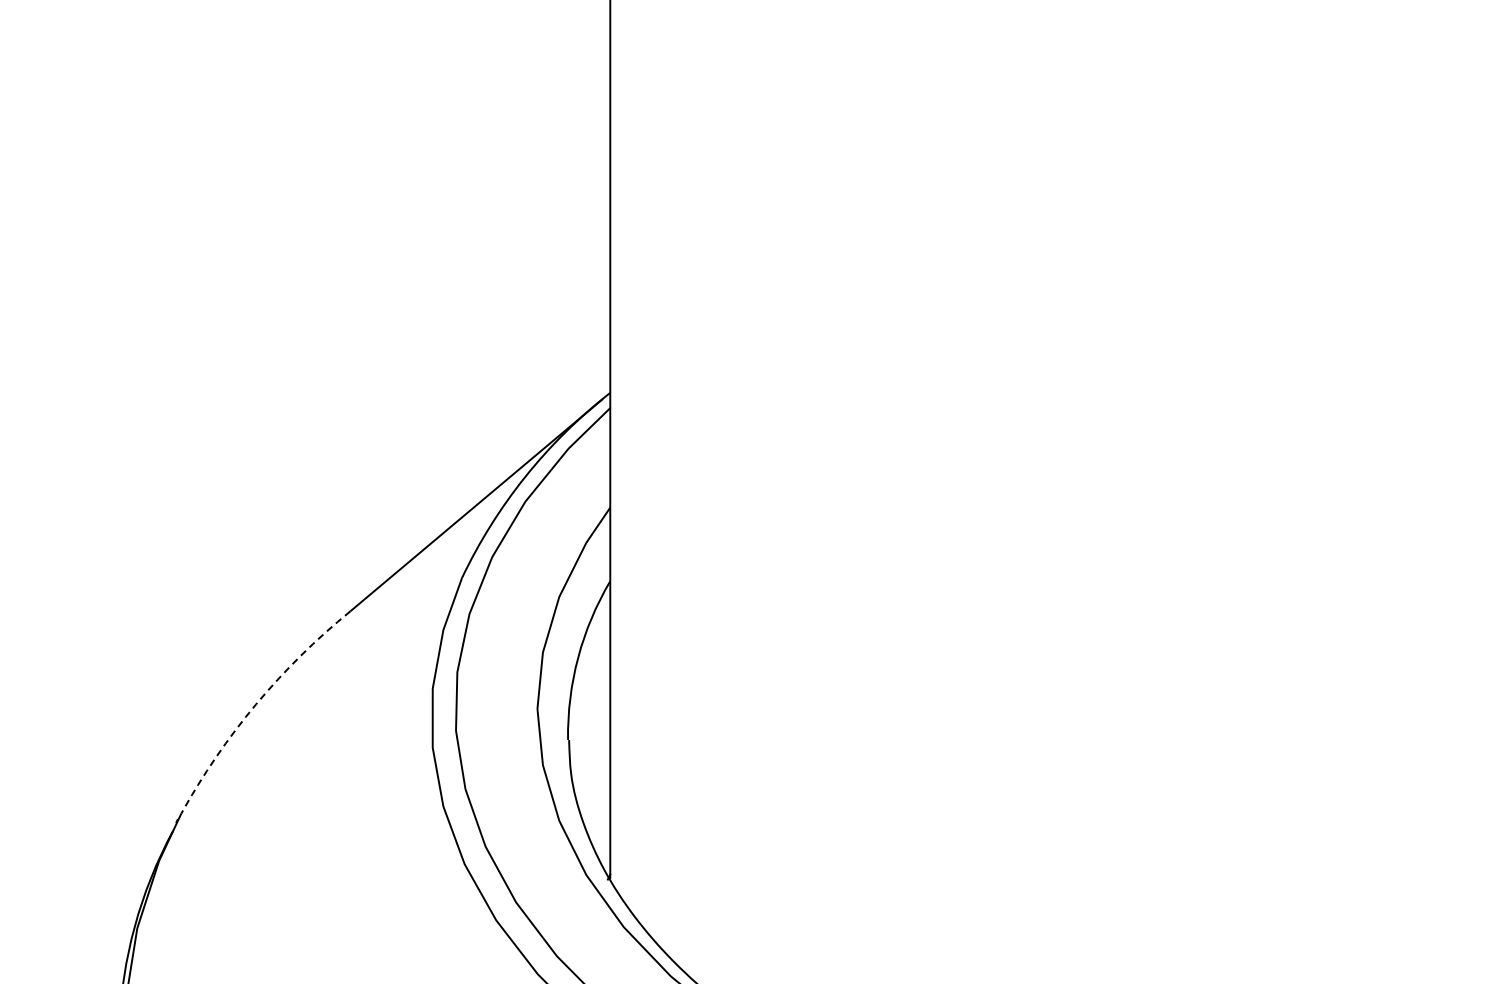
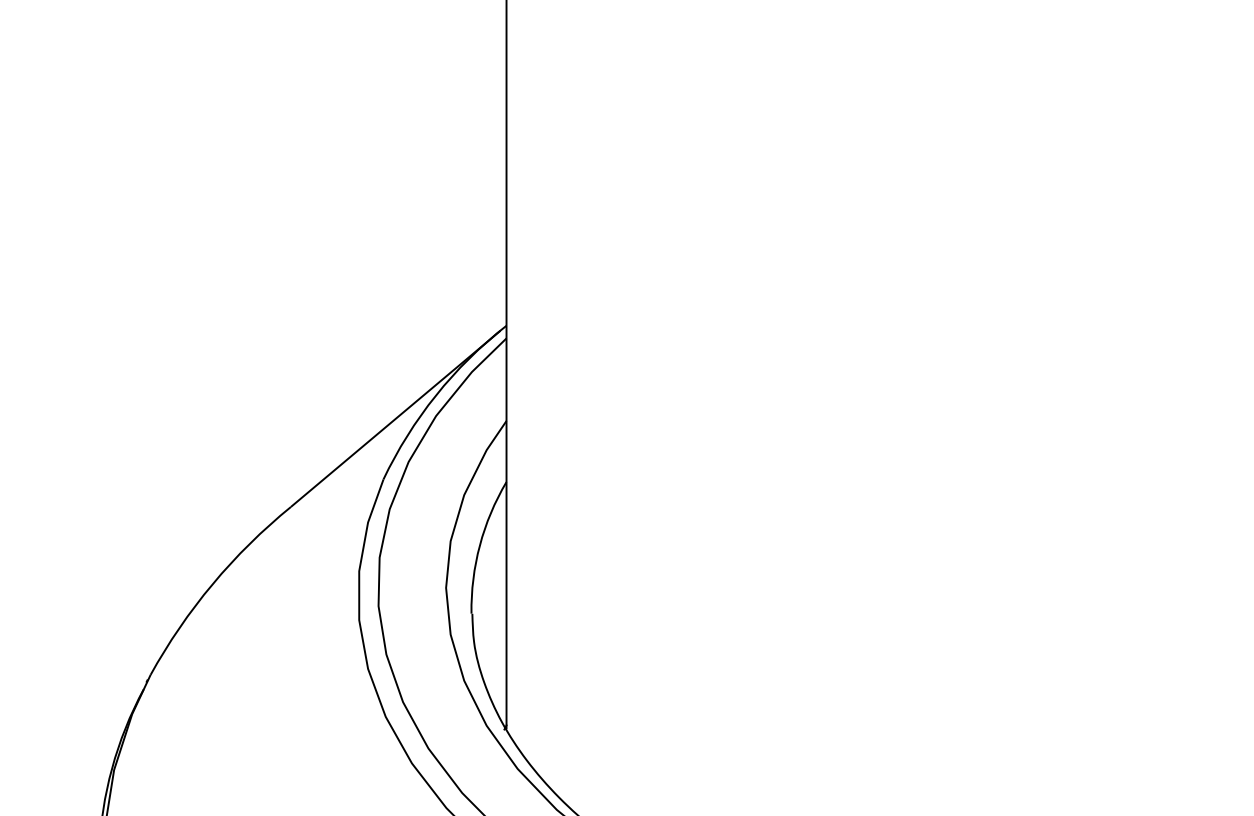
arc: (256, 704) -> (213, 584), dashed -> solid

